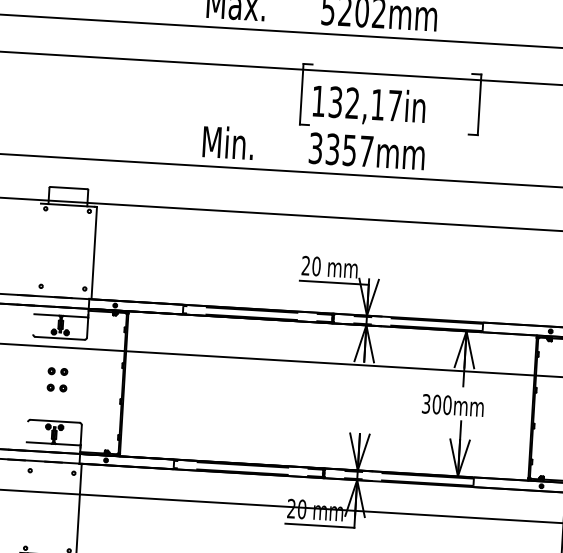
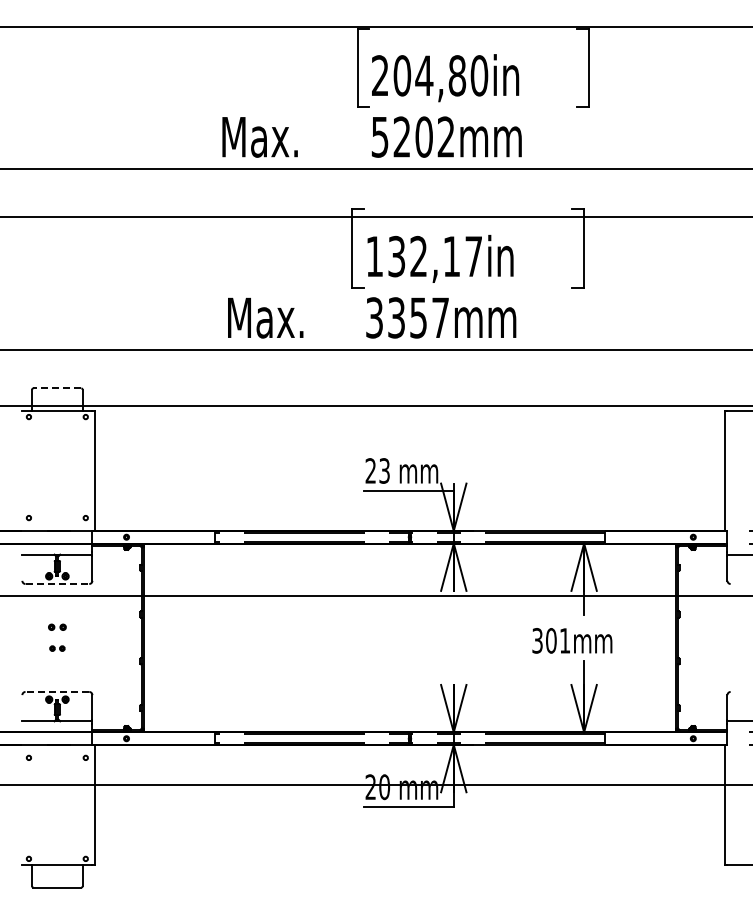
text: (242, 143) -> (279, 317), Min. -> Max.
line: (68, 188) -> (57, 388), solid -> dashed
text: (316, 266) -> (384, 470), 20 -> 23
line: (60, 338) -> (57, 584), solid -> dashed
part: (58, 371) -> (57, 627), size x0.7
part: (57, 387) -> (57, 648), size x0.6
text: (447, 404) -> (564, 640), 300mm -> 301mm
line: (55, 420) -> (57, 691), solid -> dashed

